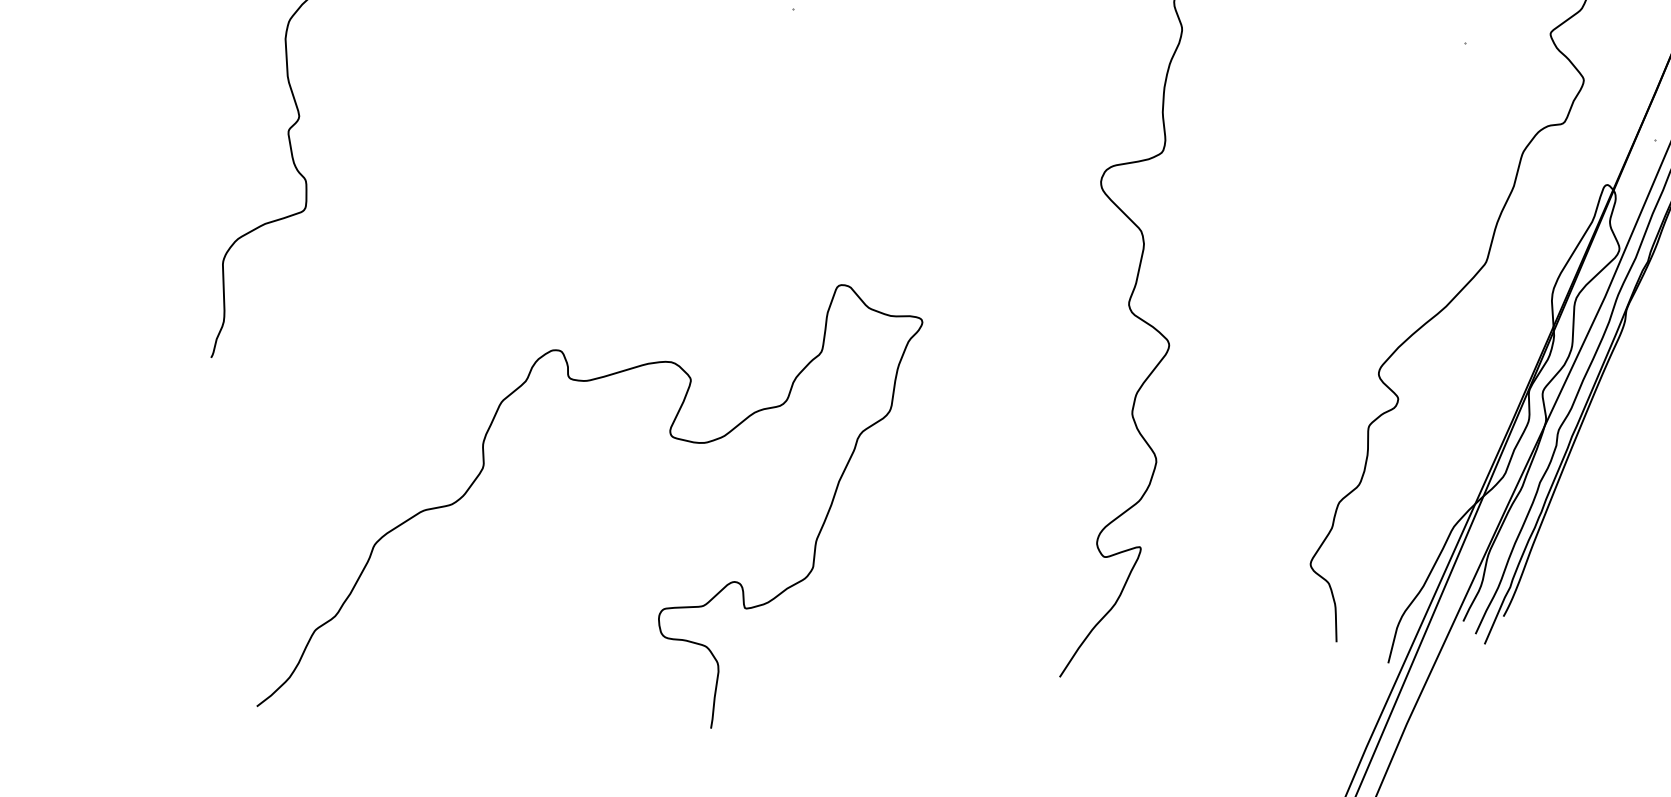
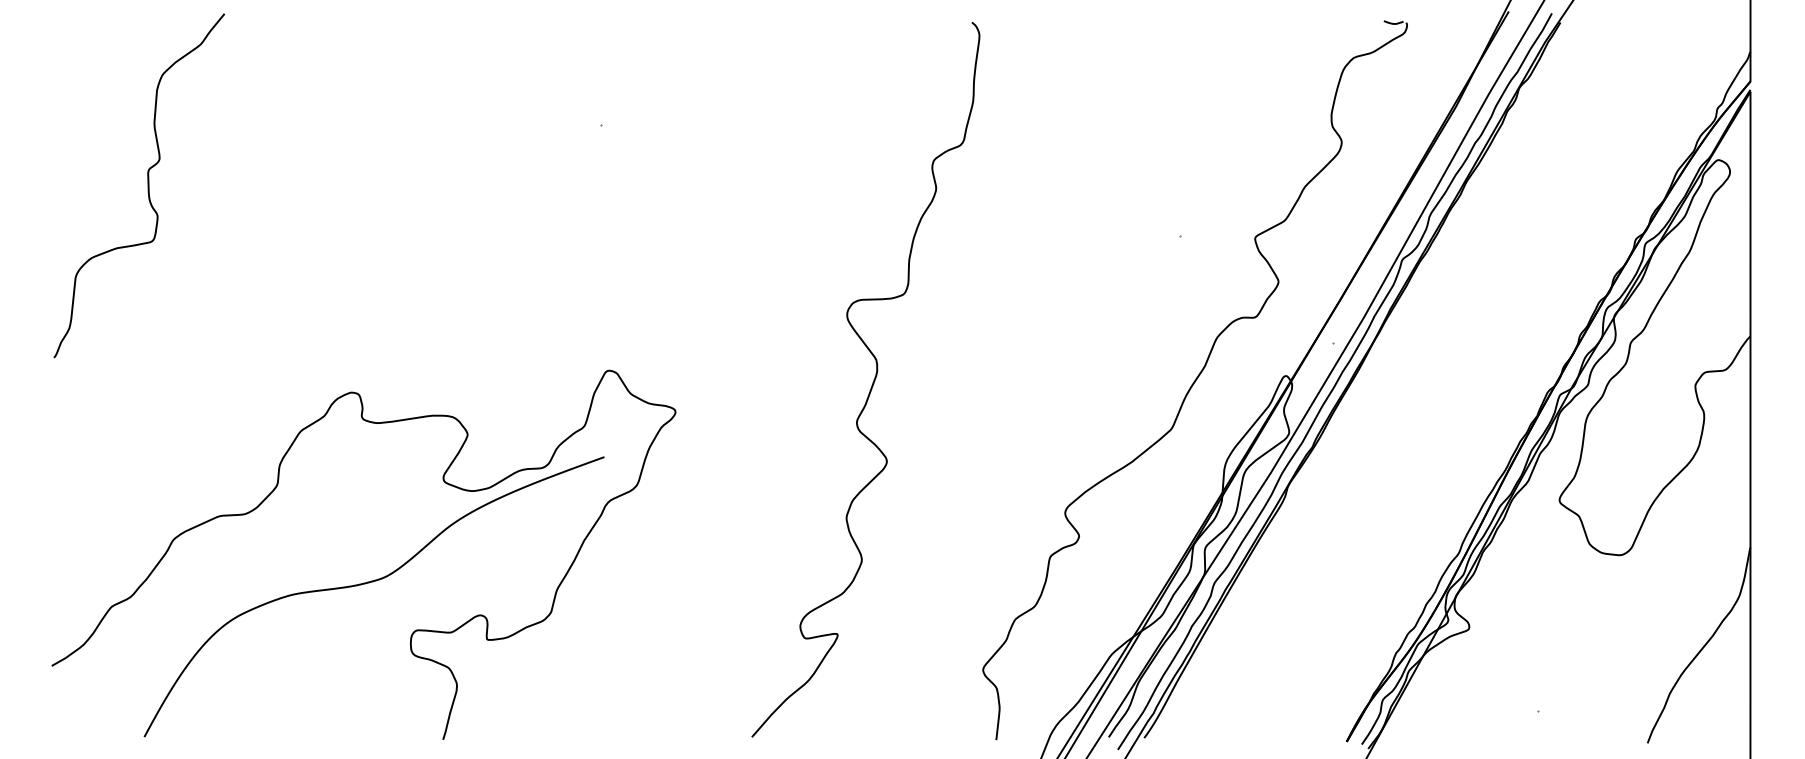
curve: (603, 563) -> (369, 583), added

